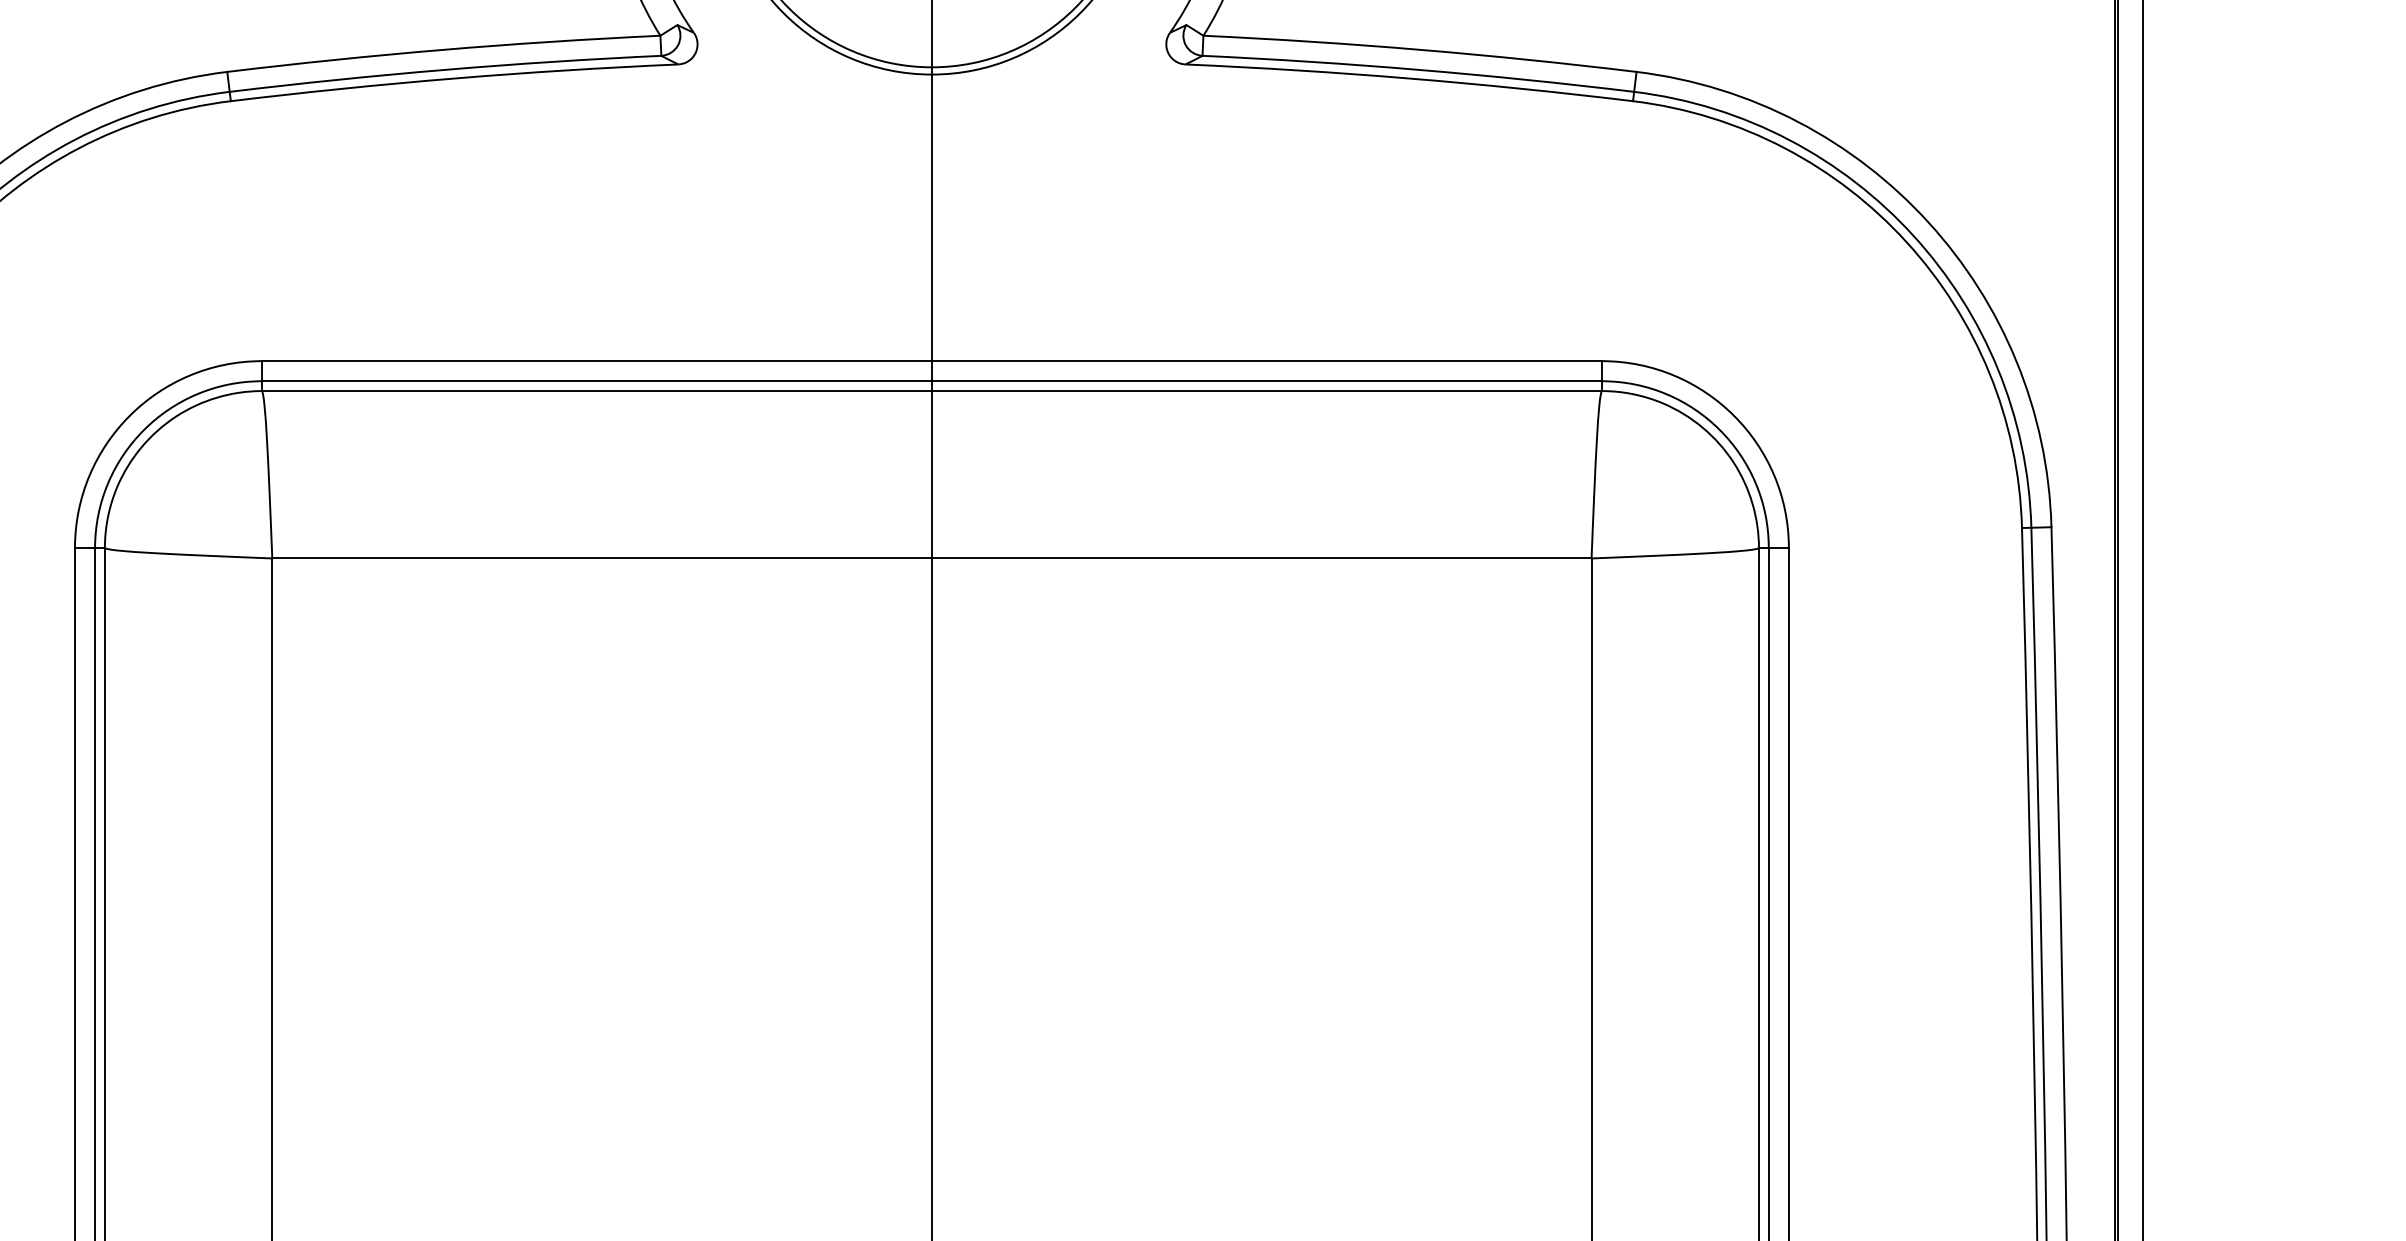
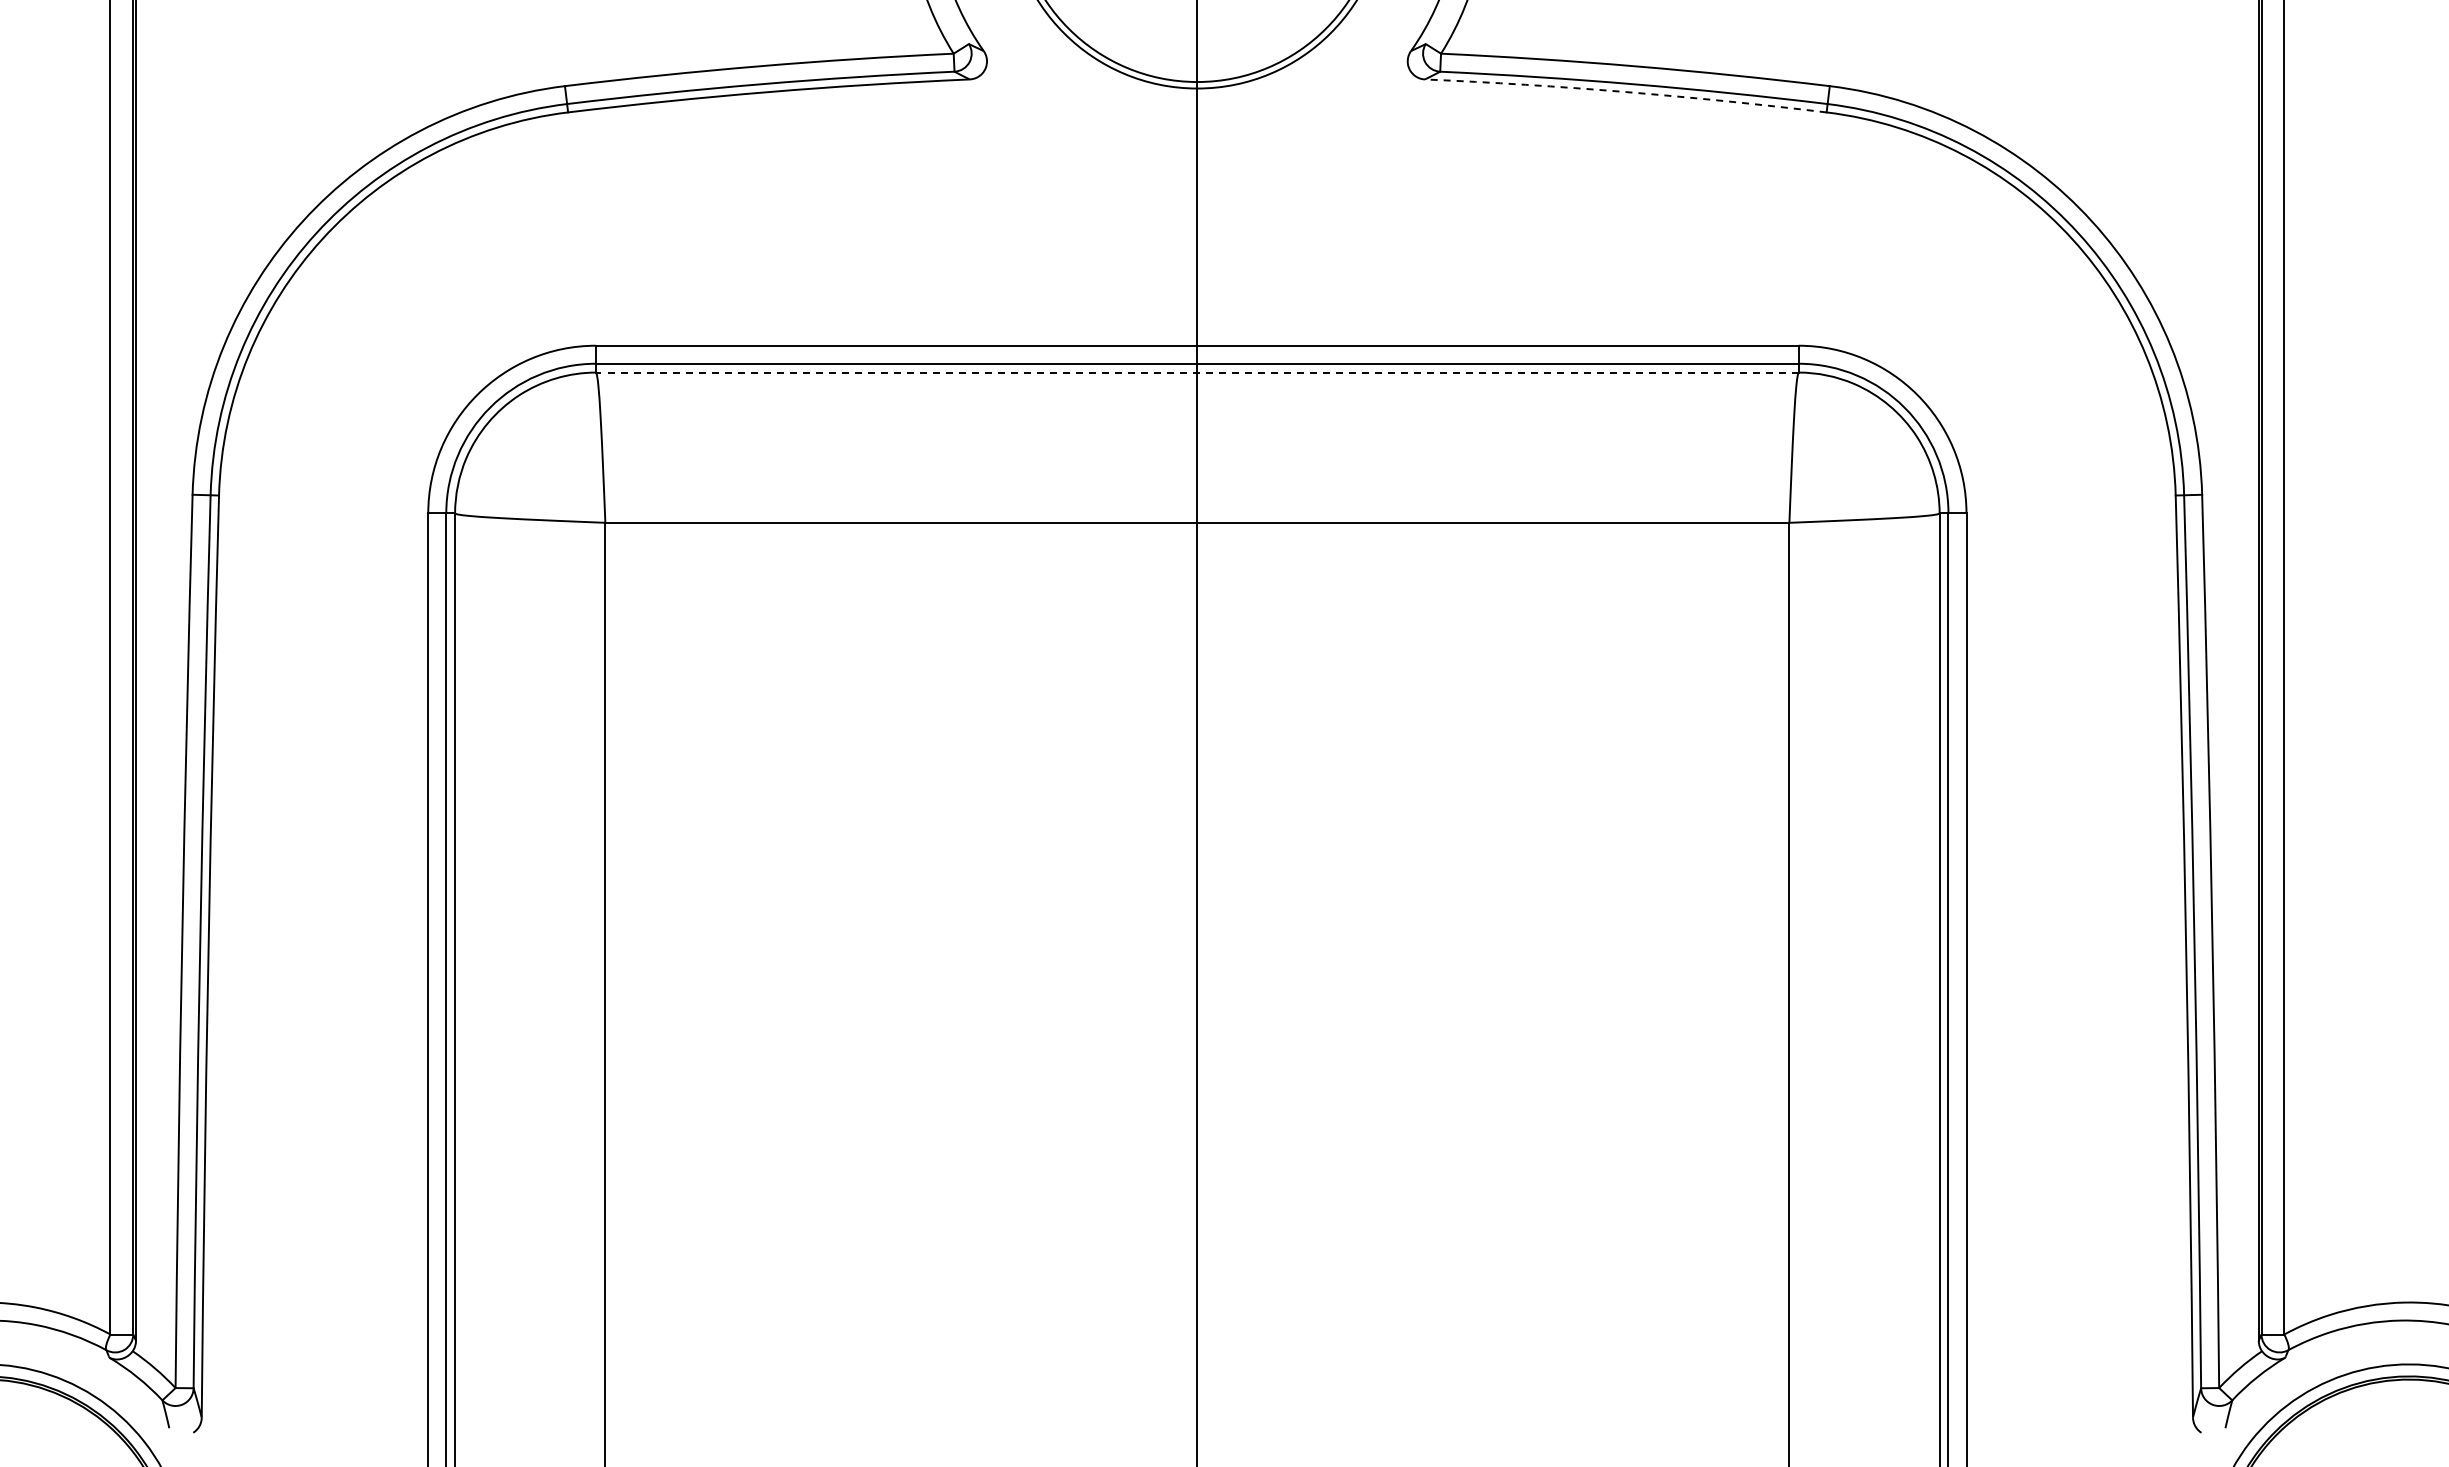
arc: (1410, 78) -> (1626, 92), solid -> dashed
line: (930, 390) -> (1196, 372), solid -> dashed

